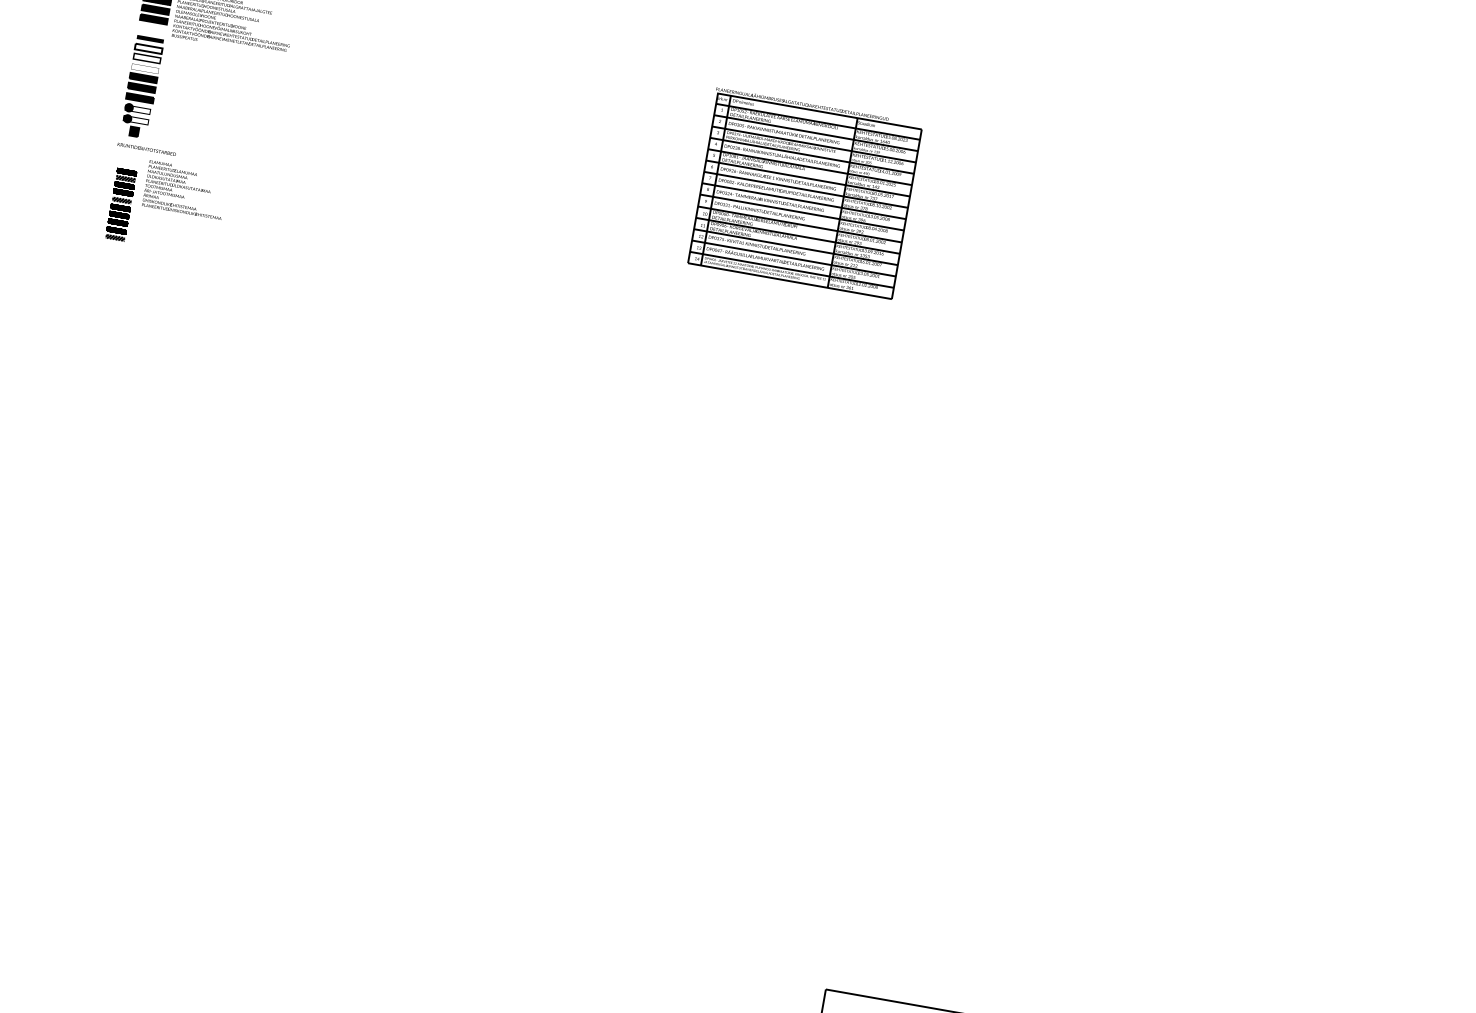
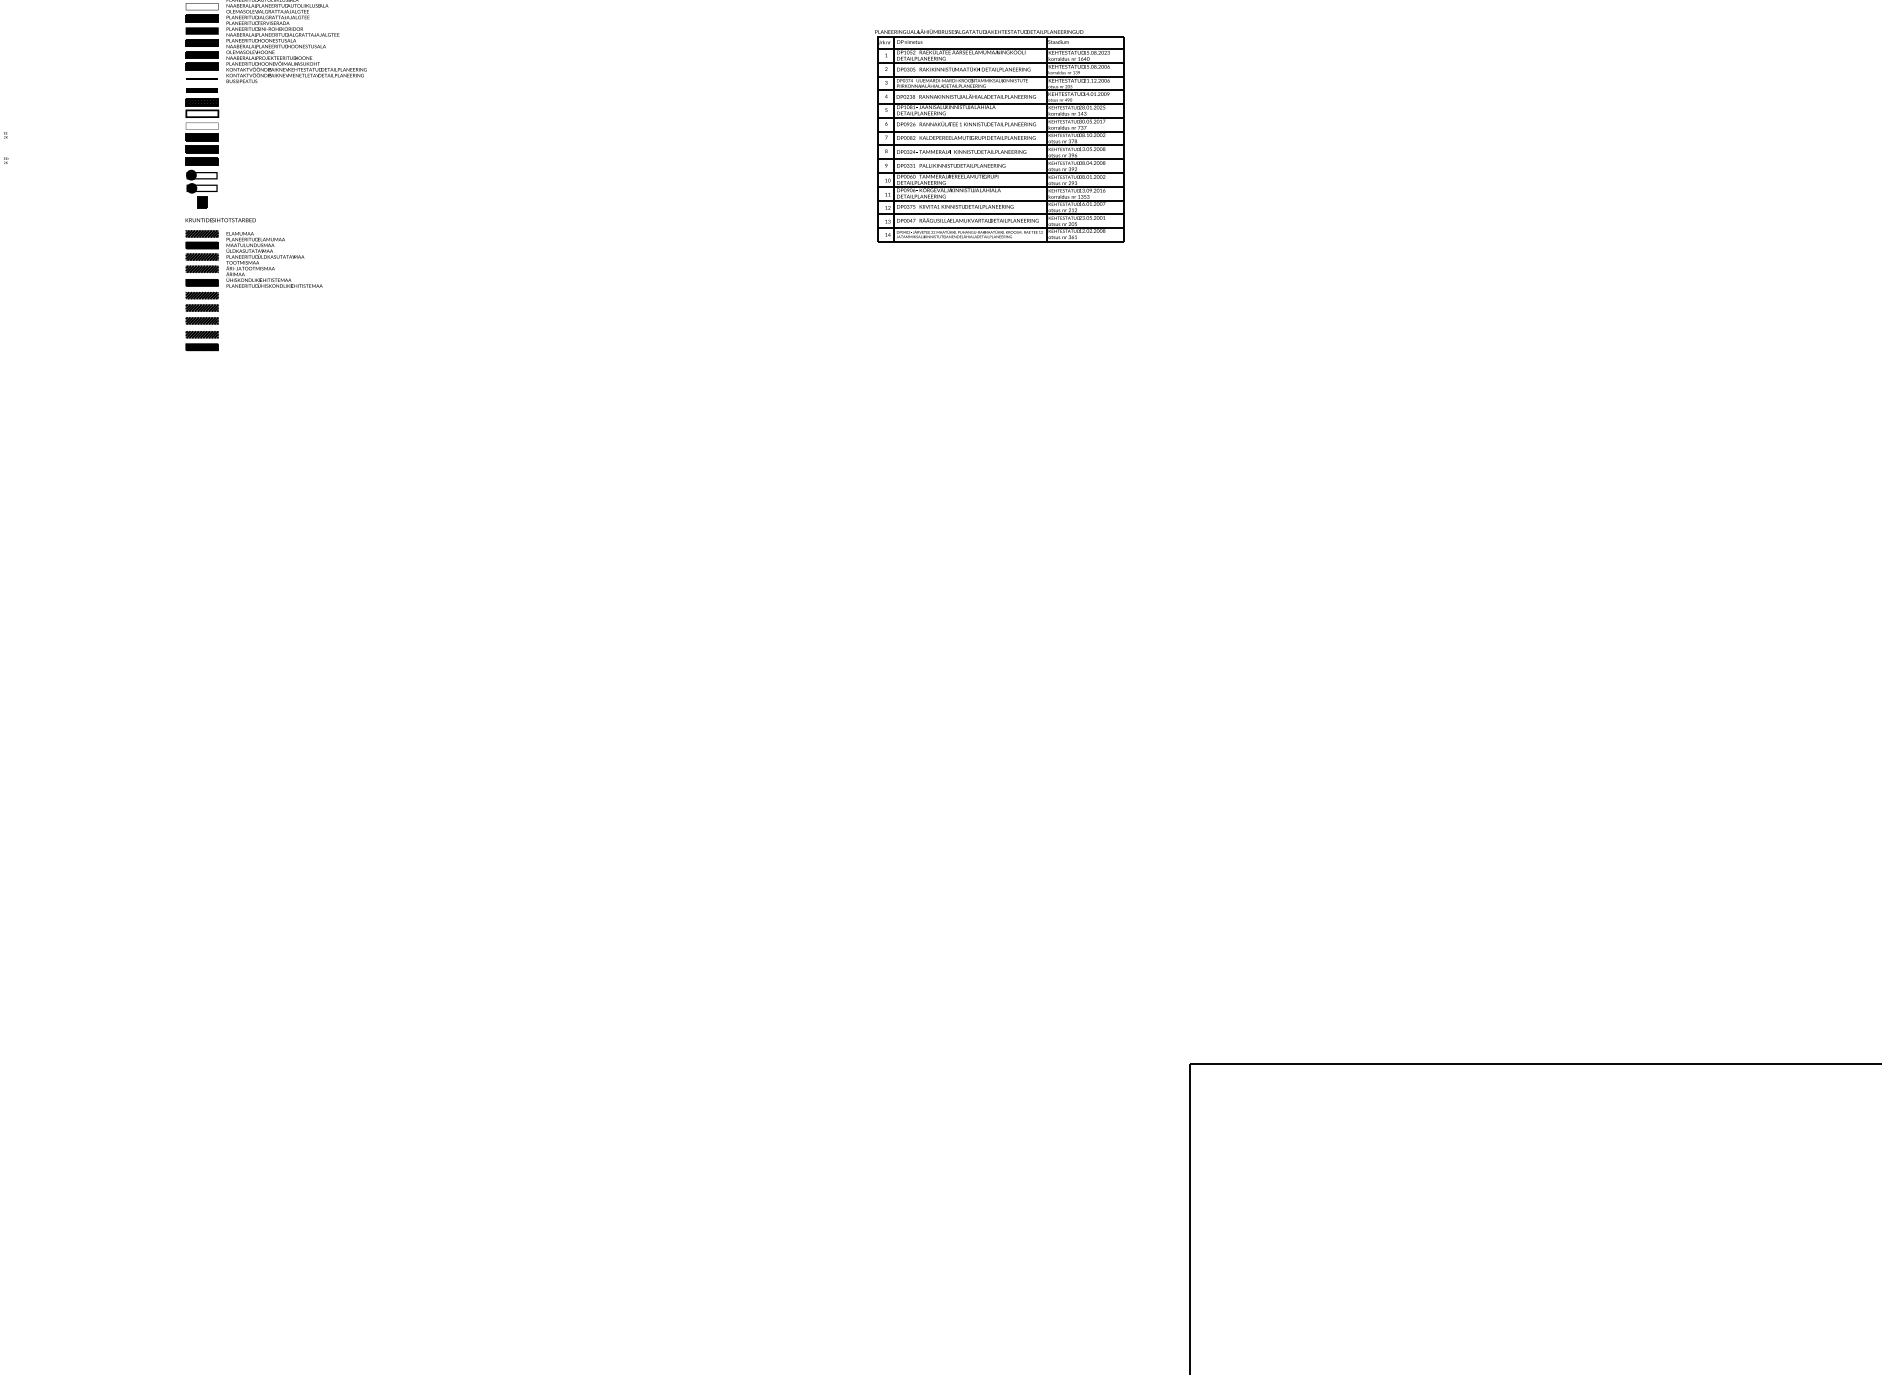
line: (151, 29) -> (201, 78), added
hatch: (149, 48) -> (202, 101), added
part: (120, 204) -> (201, 290), size x1.43

